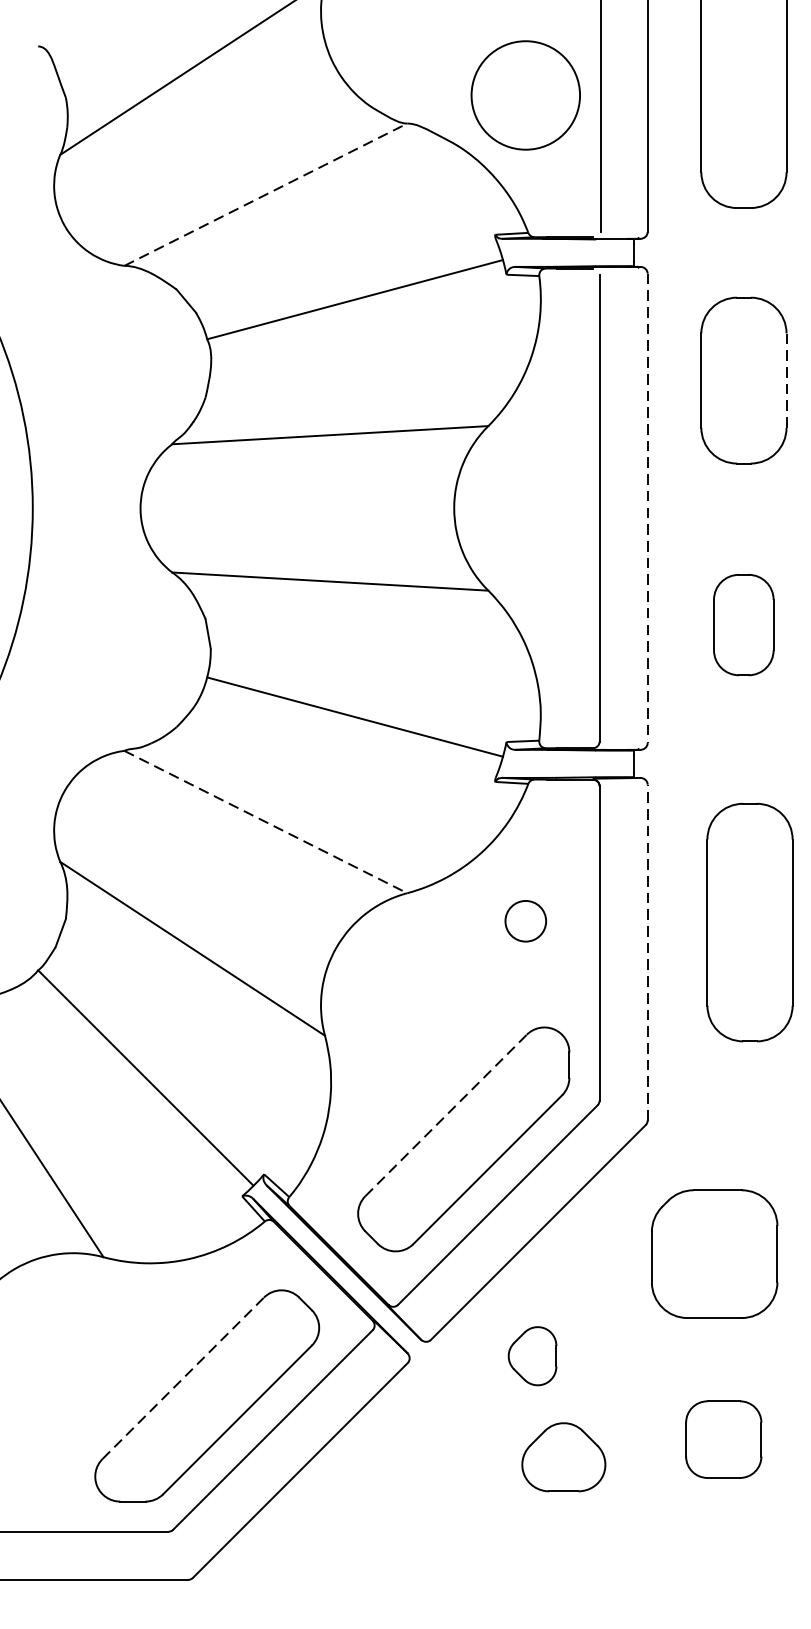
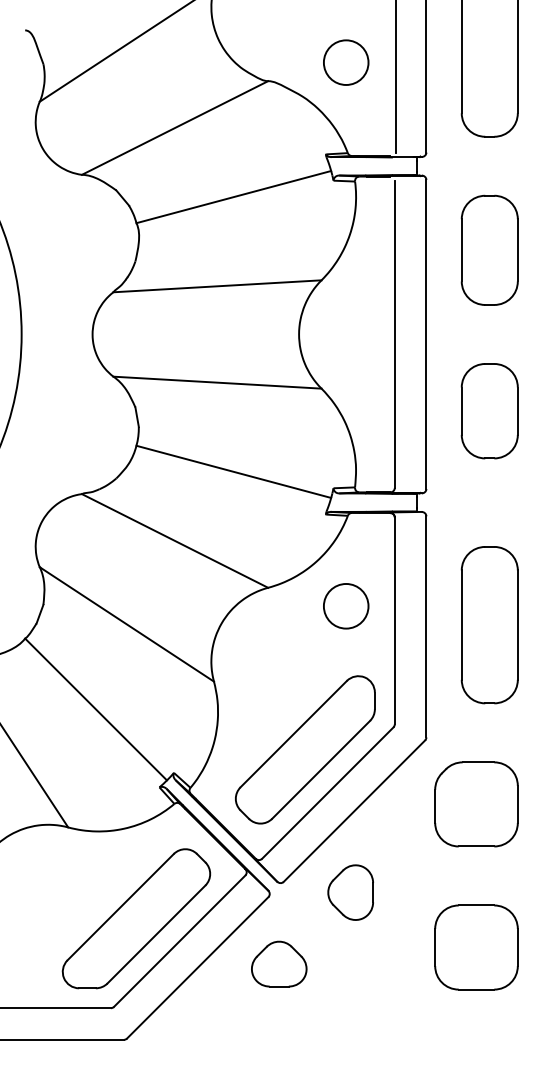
circle: (524, 95) -> (345, 62), size x0.62
line: (266, 193) -> (175, 127), dashed -> solid
line: (786, 379) -> (517, 249), dashed -> solid
line: (647, 508) -> (426, 334), dashed -> solid
part: (743, 625) -> (489, 411), size x1.43
line: (266, 822) -> (175, 541), dashed -> solid
circle: (524, 920) -> (345, 605), size x1.67
part: (749, 923) -> (489, 625), moved
line: (647, 951) -> (426, 626), dashed -> solid
line: (447, 1114) -> (294, 733), dashed -> solid
part: (714, 1254) -> (476, 804), moved
part: (532, 1356) -> (350, 892), size x1.43
line: (184, 1377) -> (121, 906), dashed -> solid
part: (723, 1439) -> (476, 947), size x1.67
part: (564, 1456) -> (279, 963), moved

